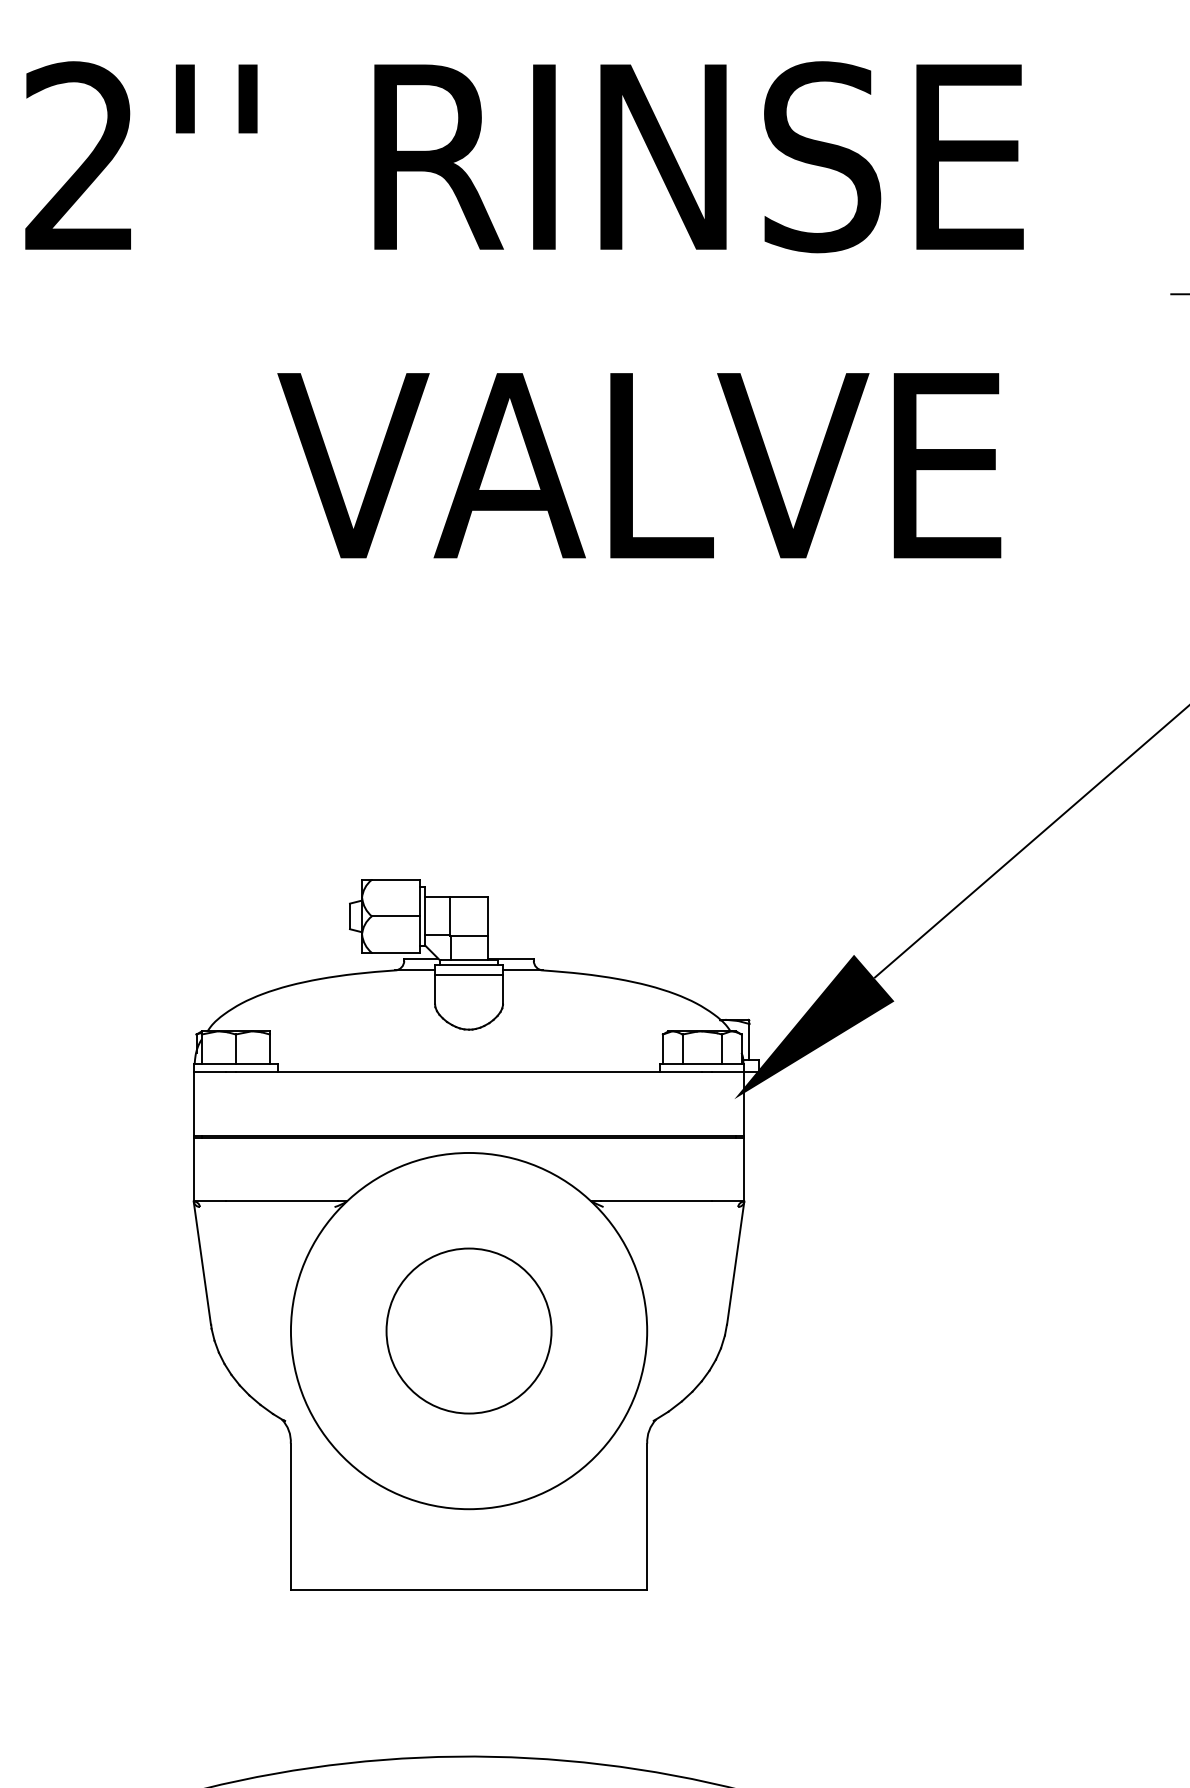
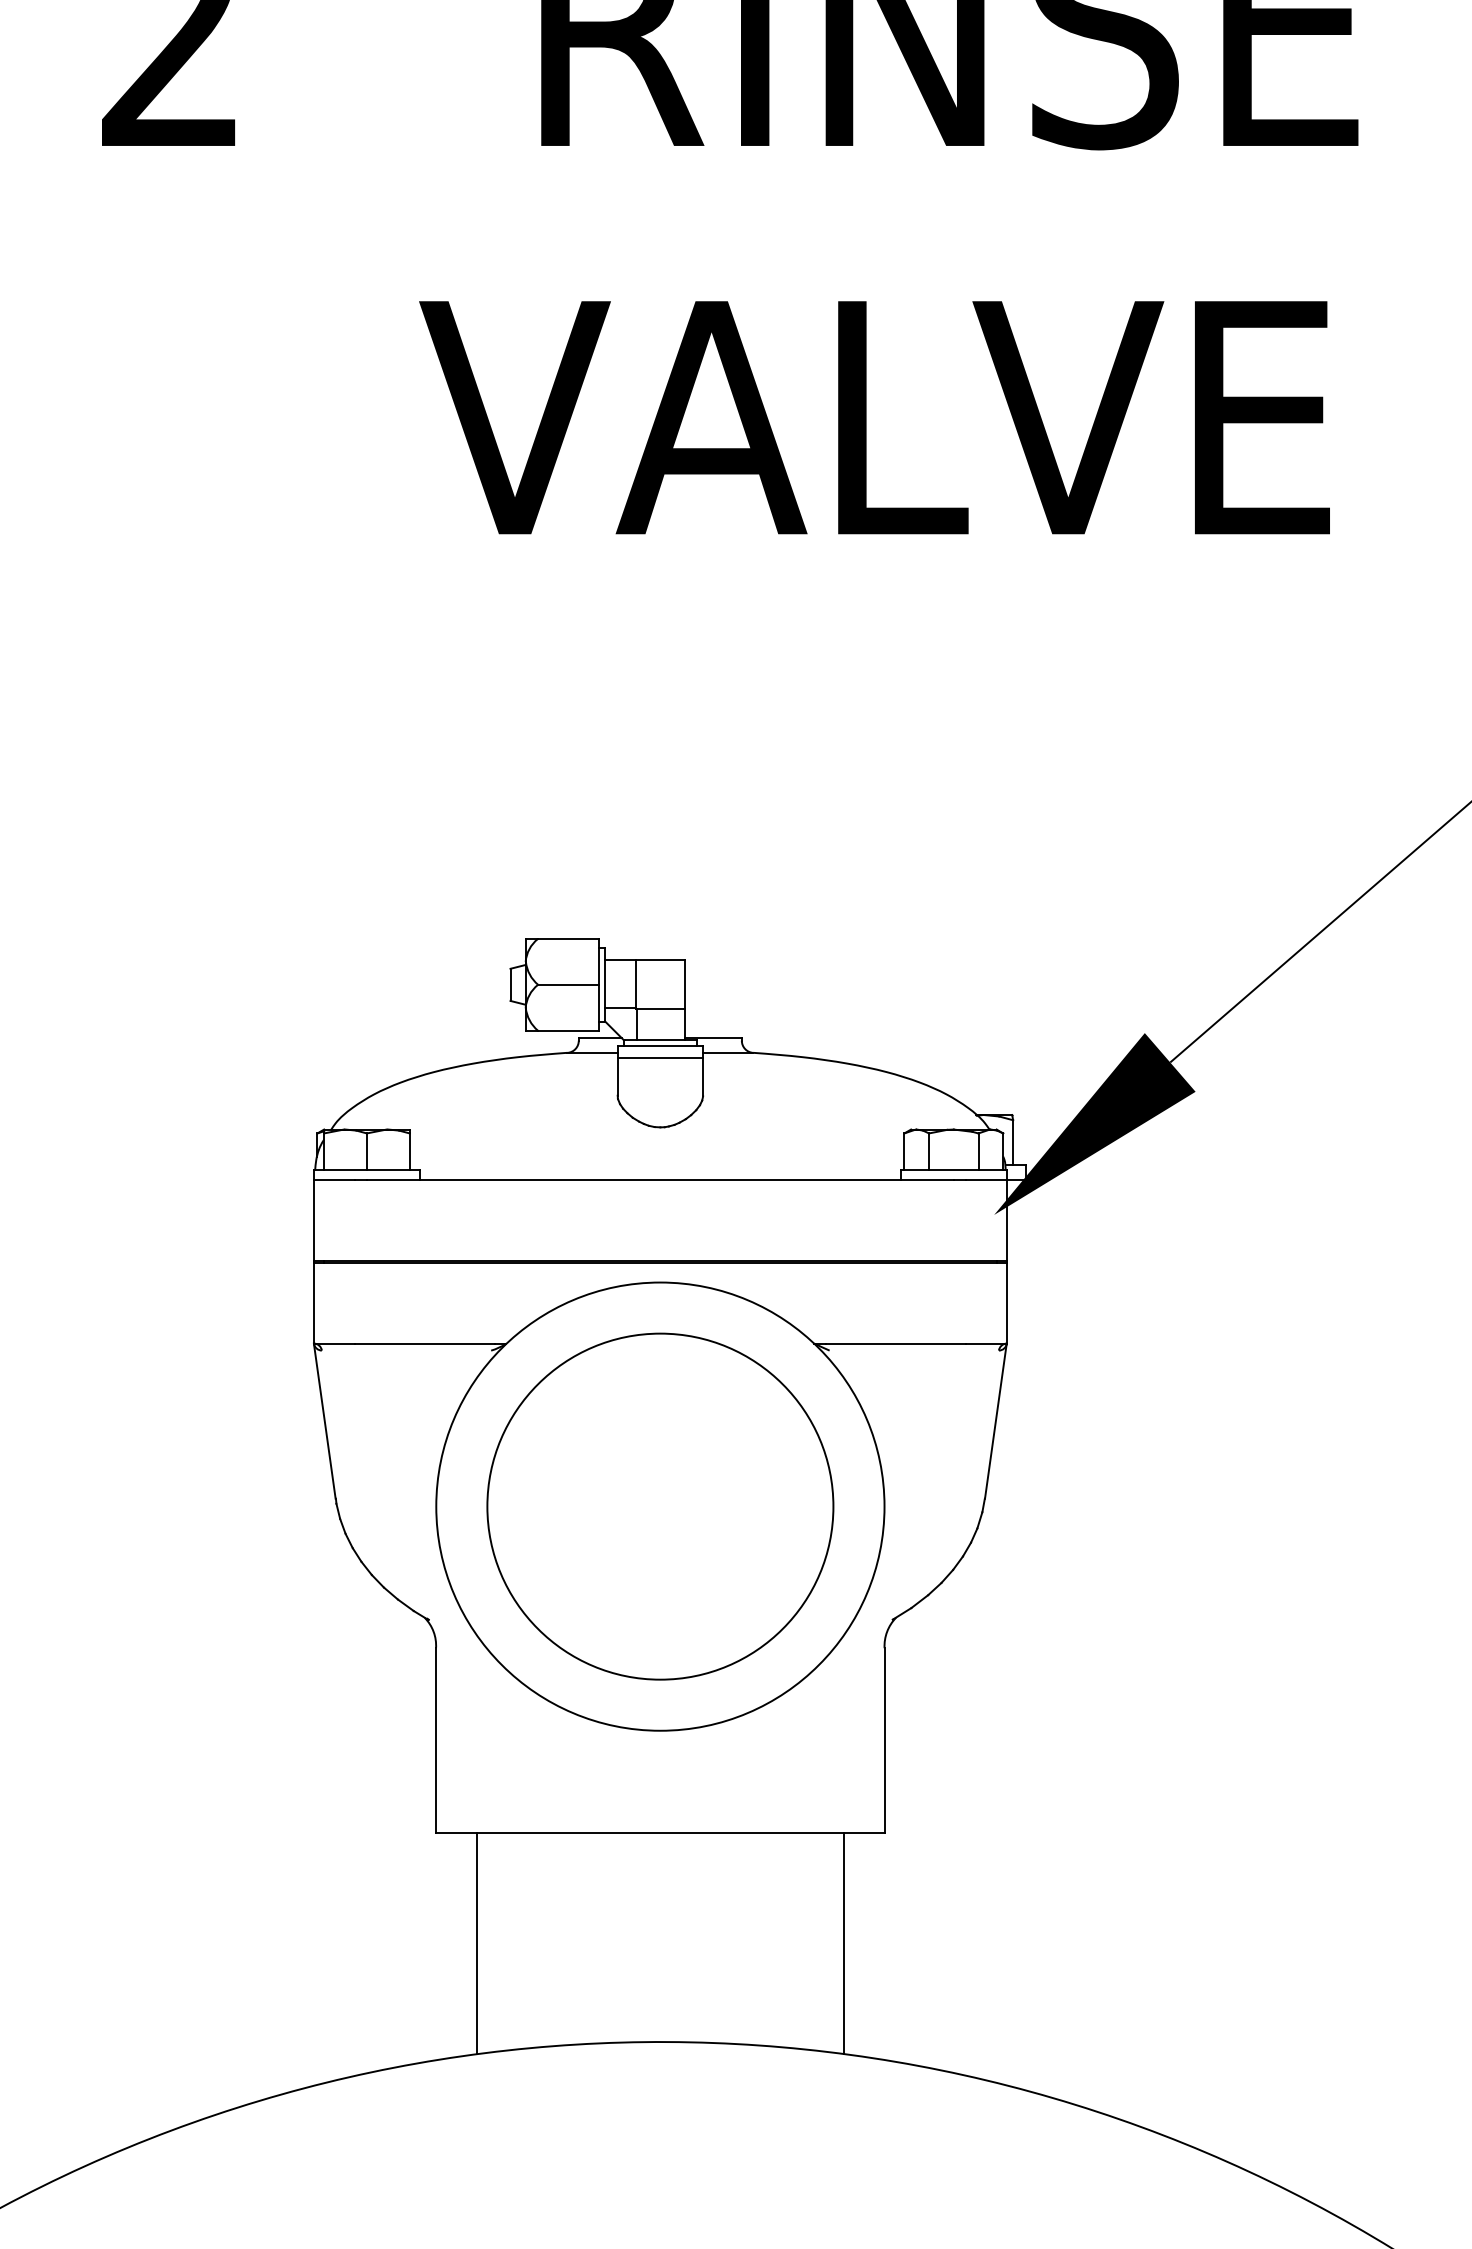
circle: (468, 1330) -> (659, 1505), size x1.67
line: (323, 1678) -> (477, 1943), added
line: (614, 1678) -> (843, 1943), added

